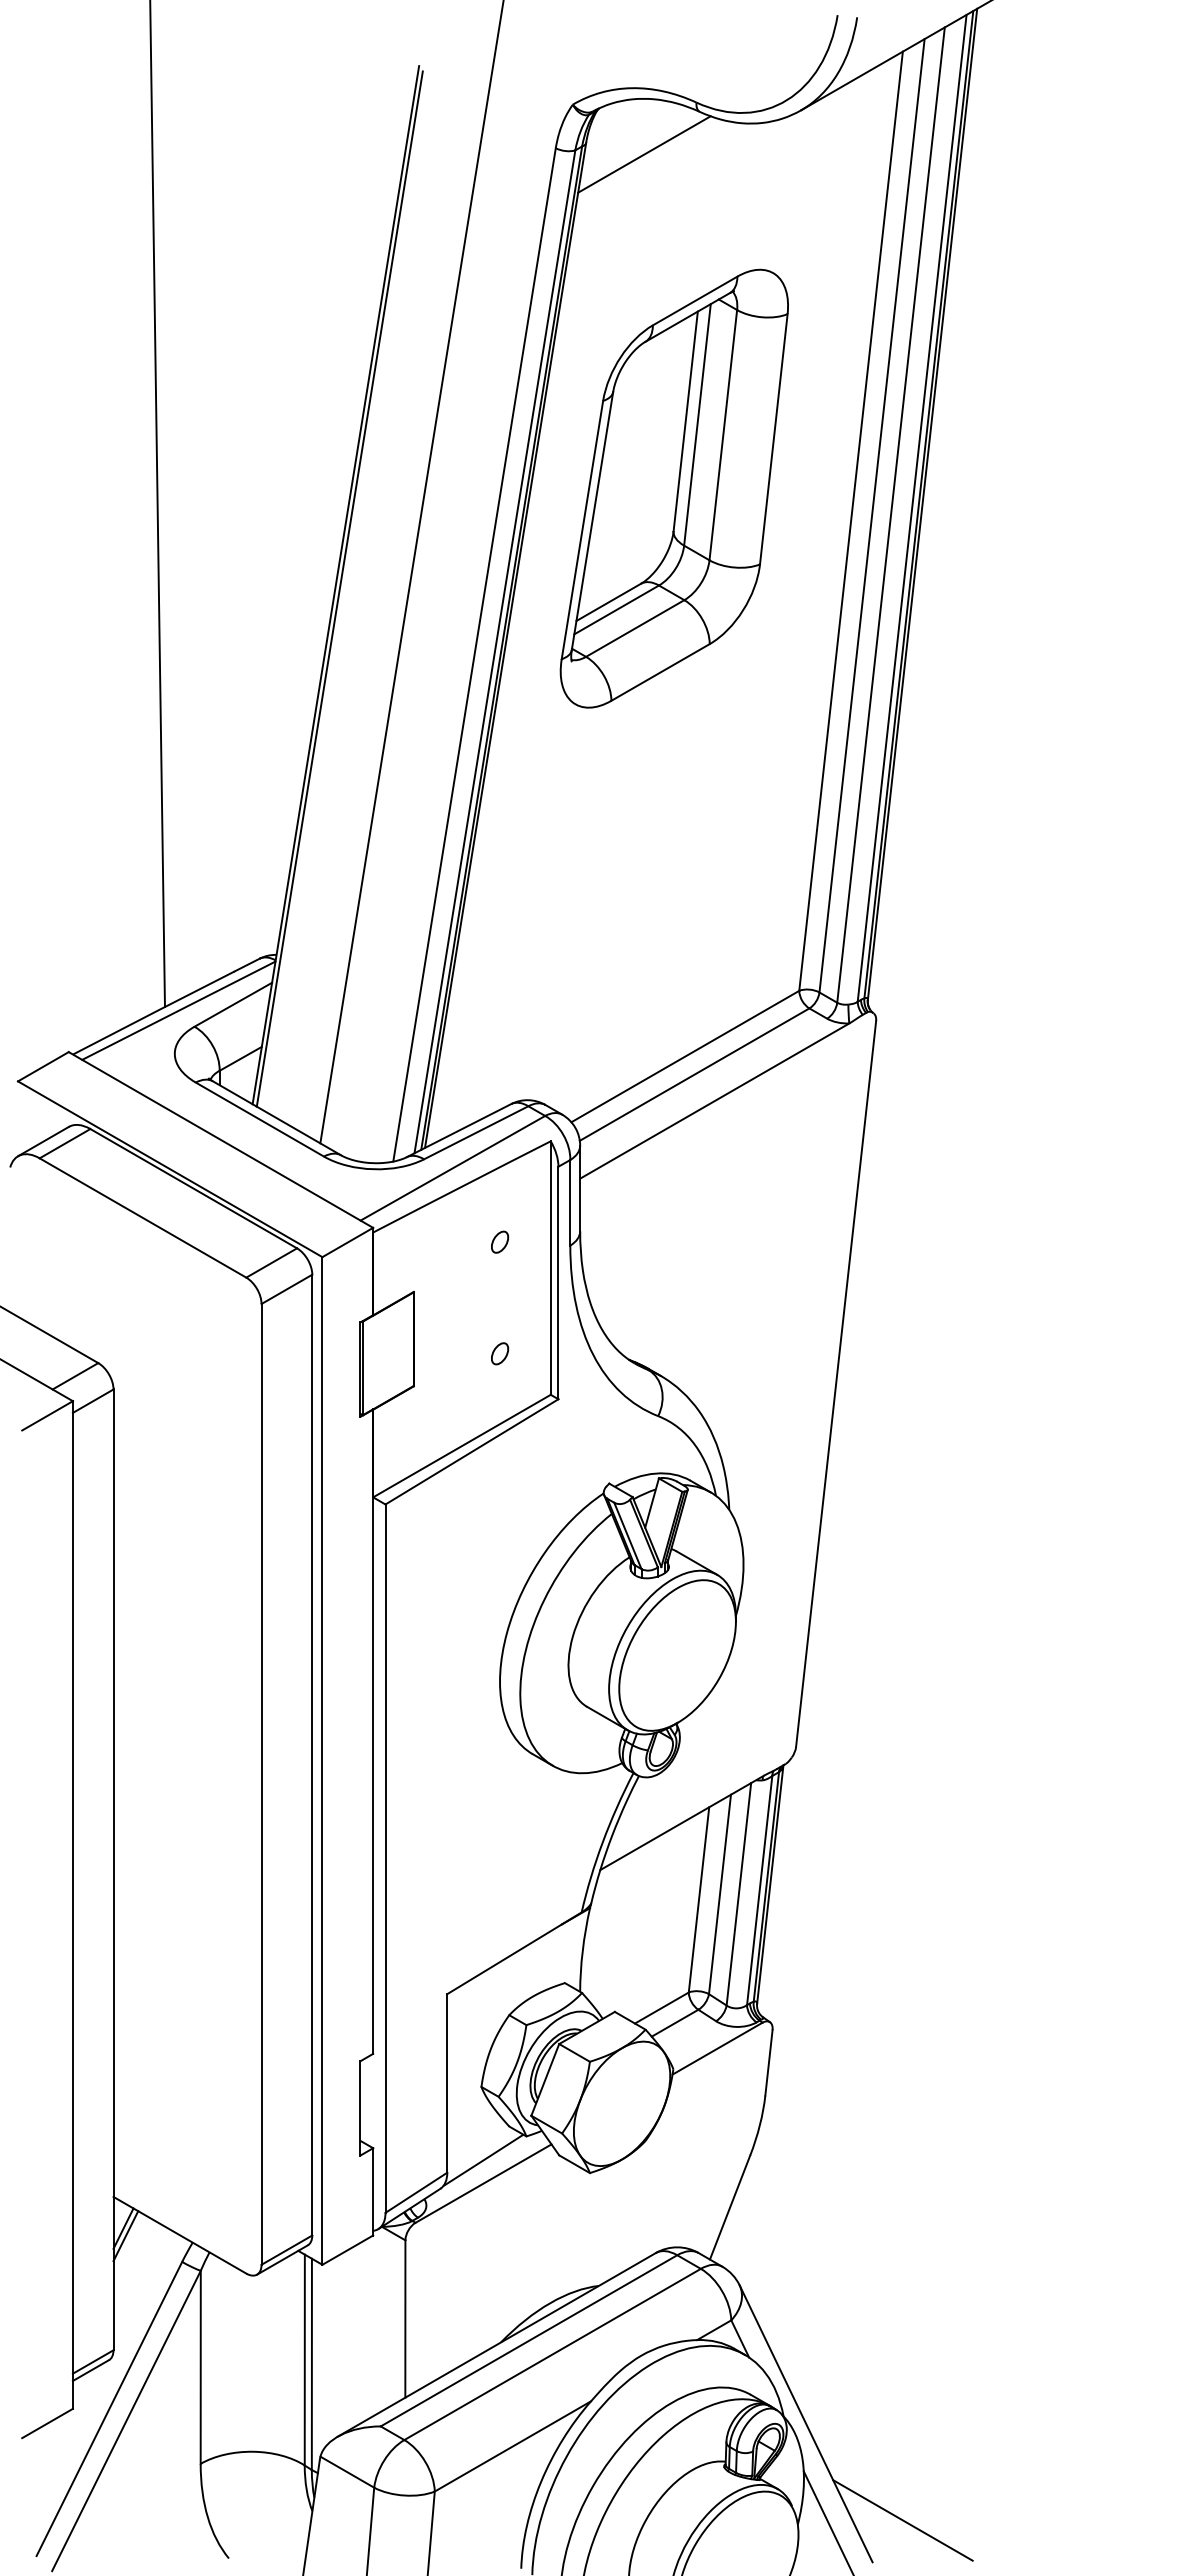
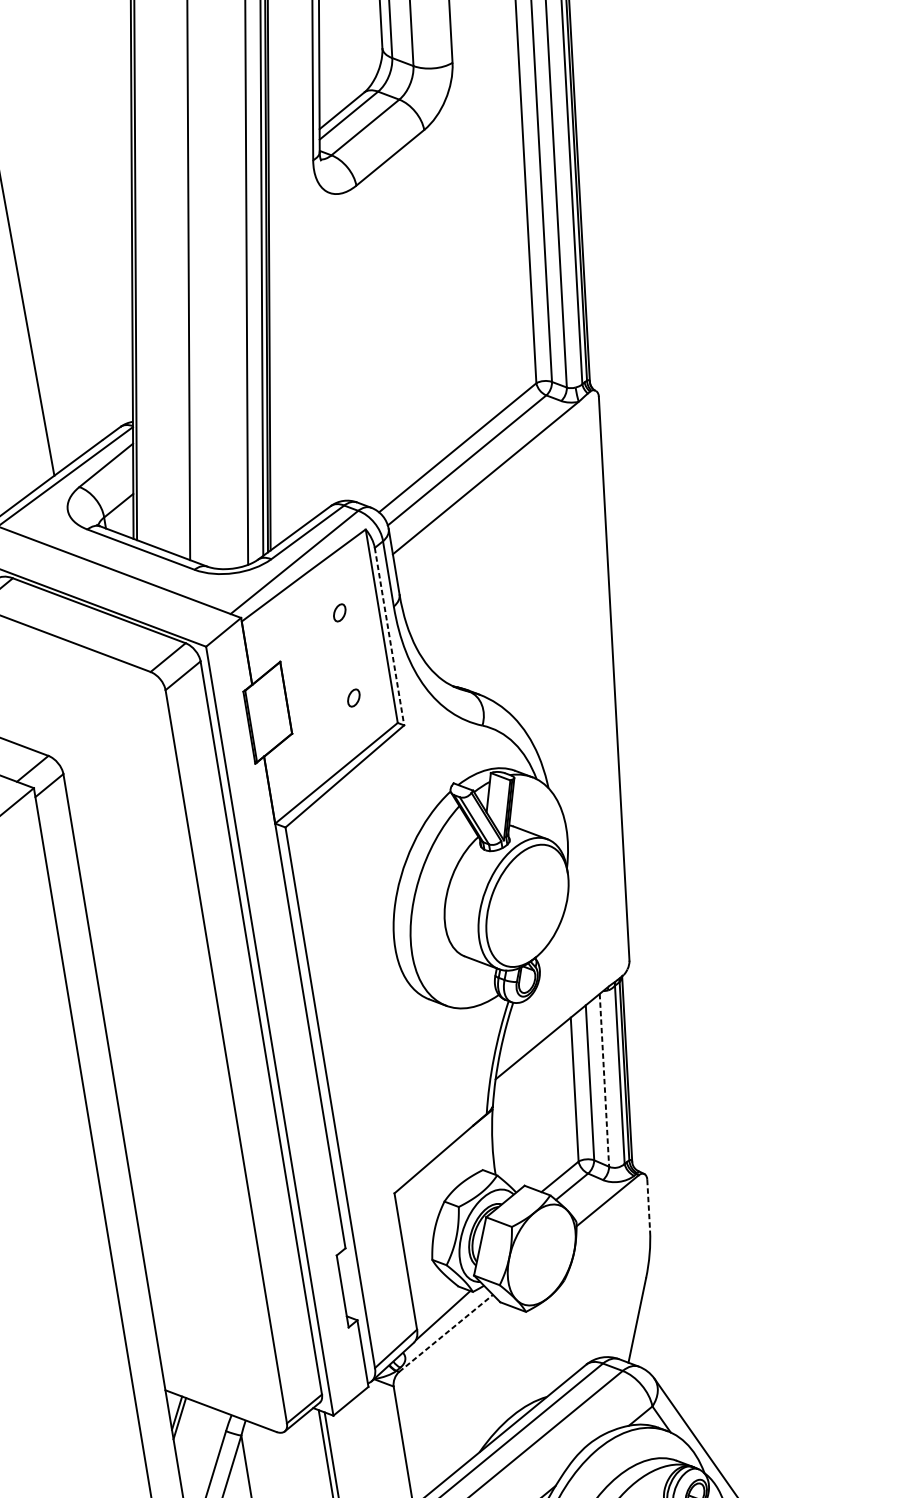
line: (558, 1283) -> (389, 637), solid -> dashed
line: (738, 1894) -> (604, 1080), solid -> dashed
line: (768, 2062) -> (648, 1204), solid -> dashed
line: (483, 2183) -> (446, 1333), solid -> dashed

